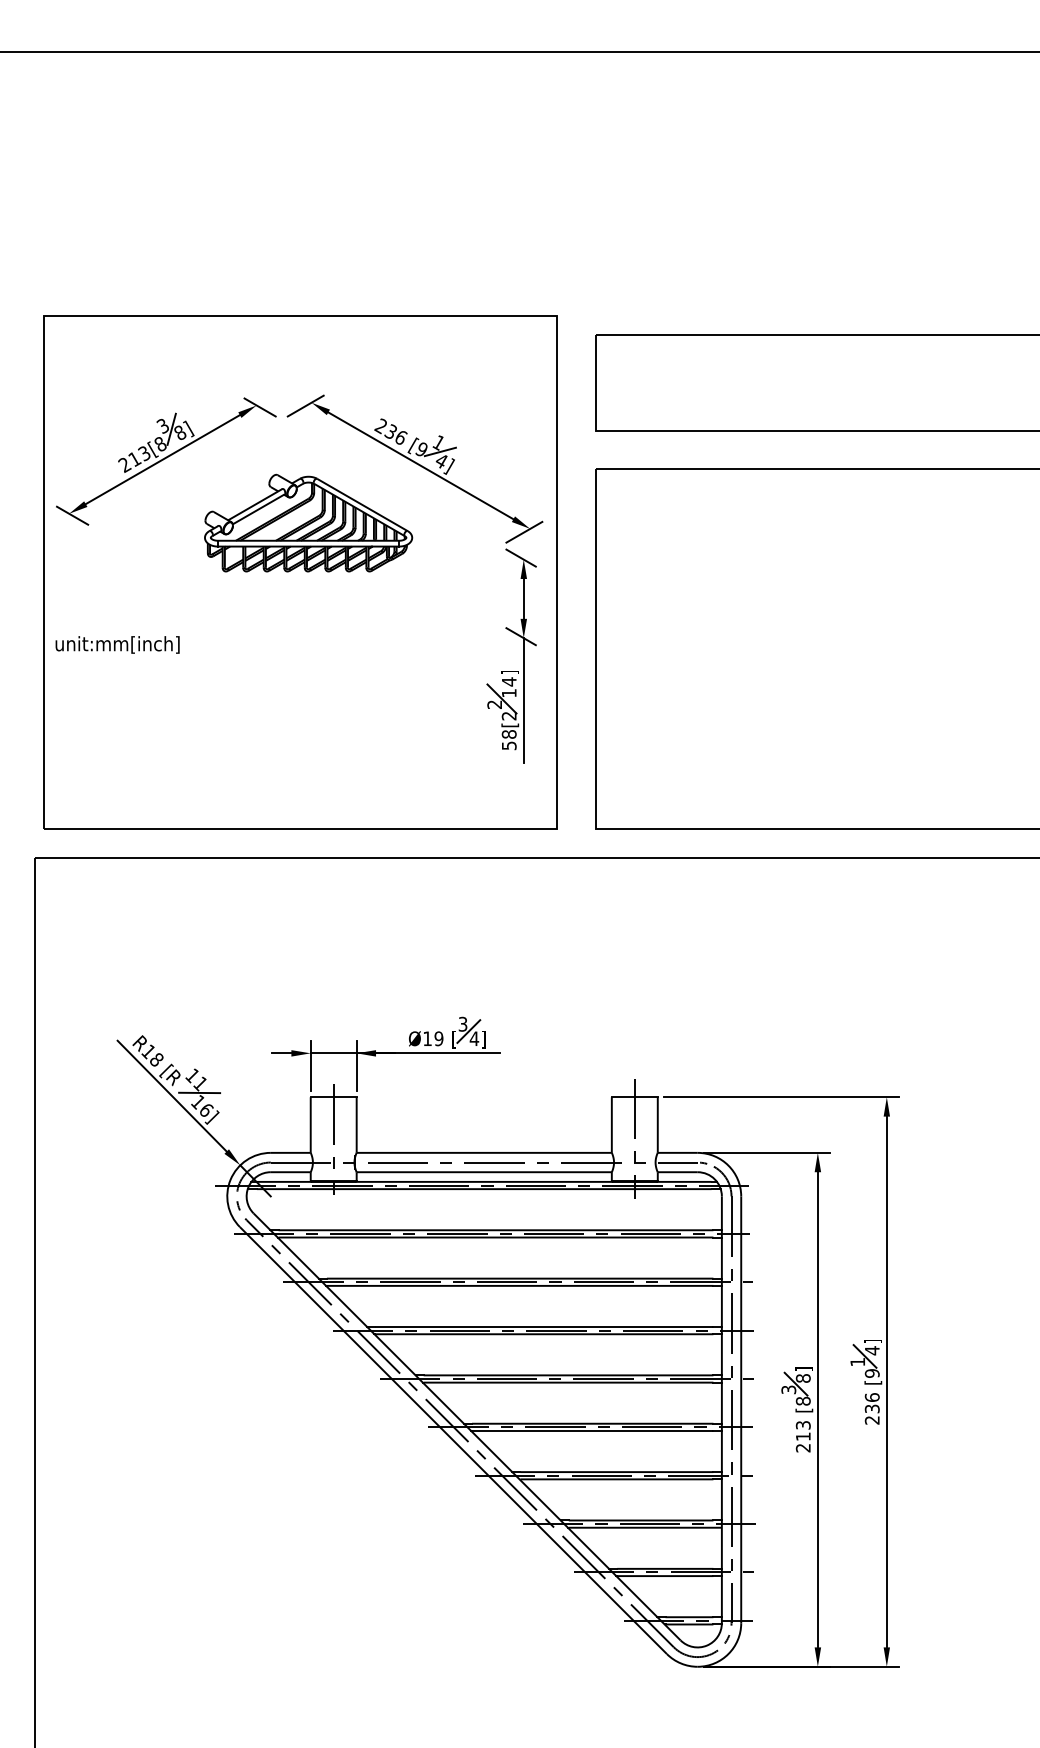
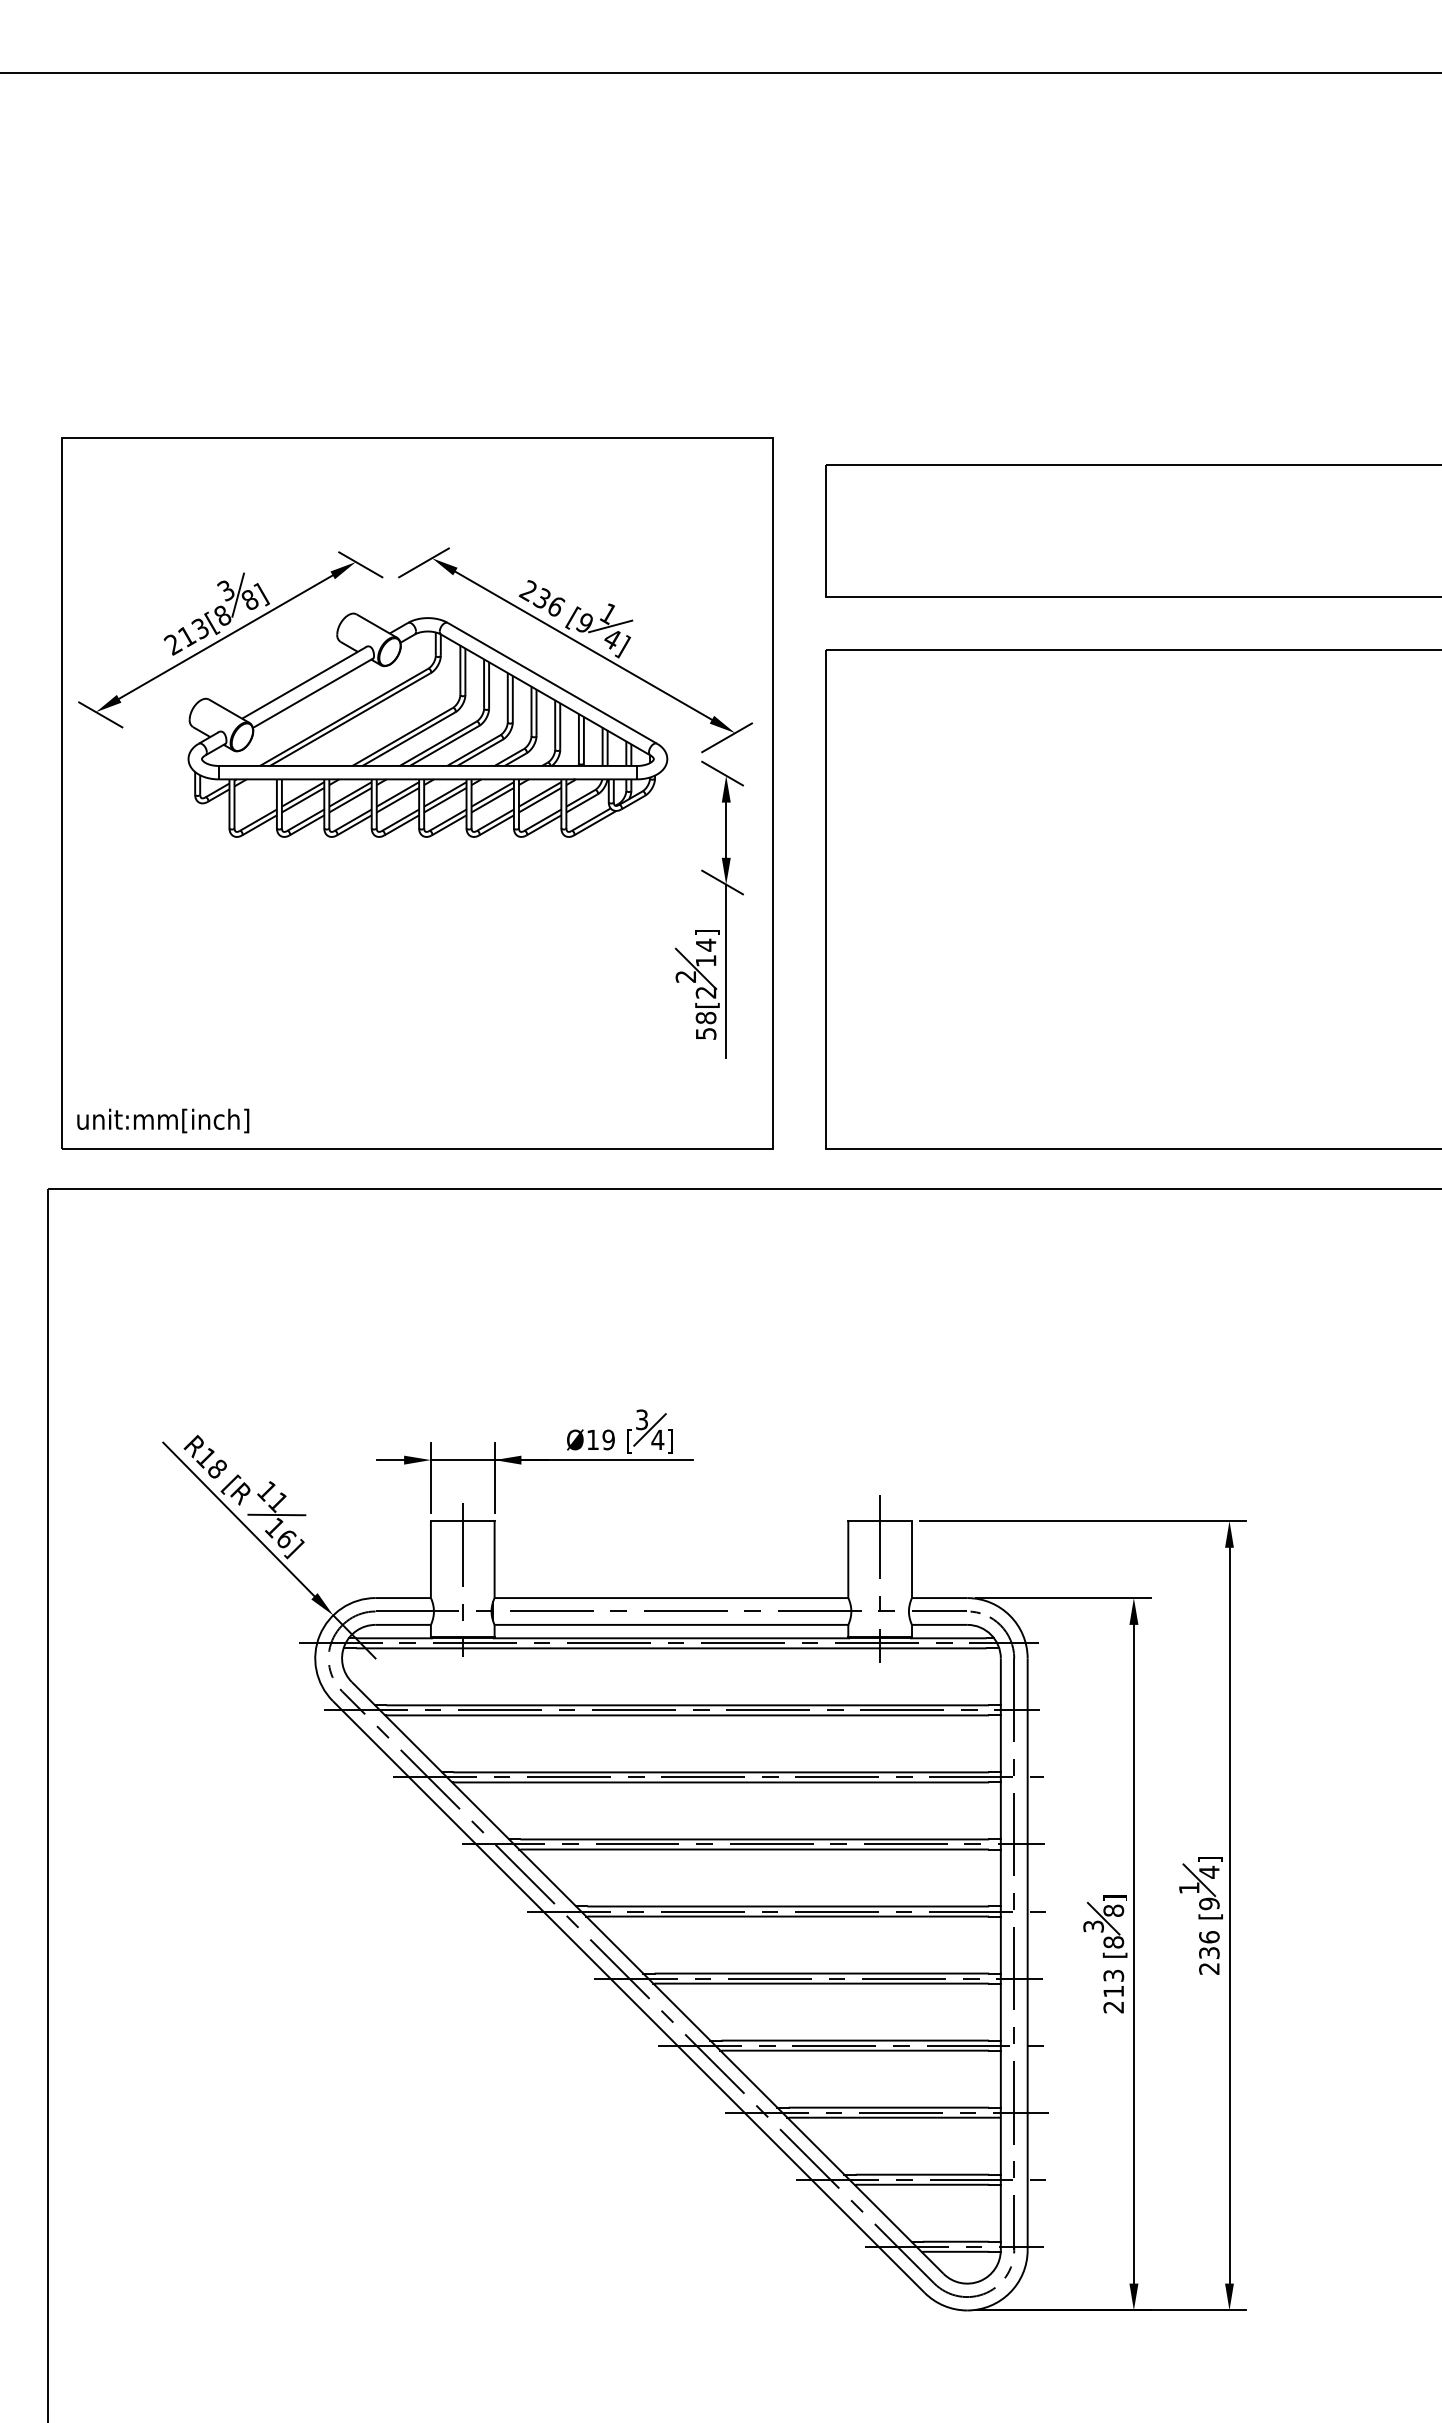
part: (308, 522) -> (427, 724), size x1.67
text: (117, 644) -> (163, 1120), moved

